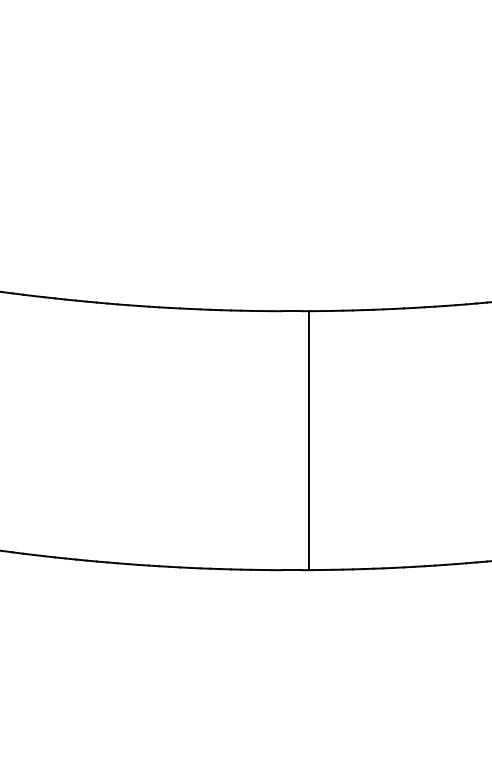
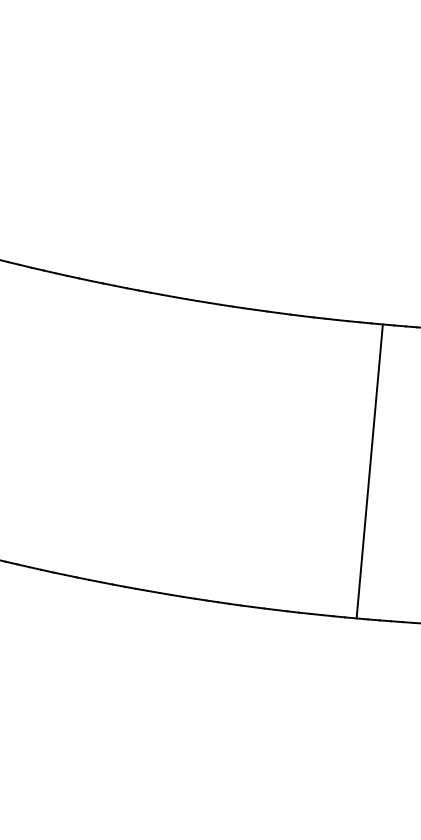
line: (308, 440) -> (369, 471), moved

